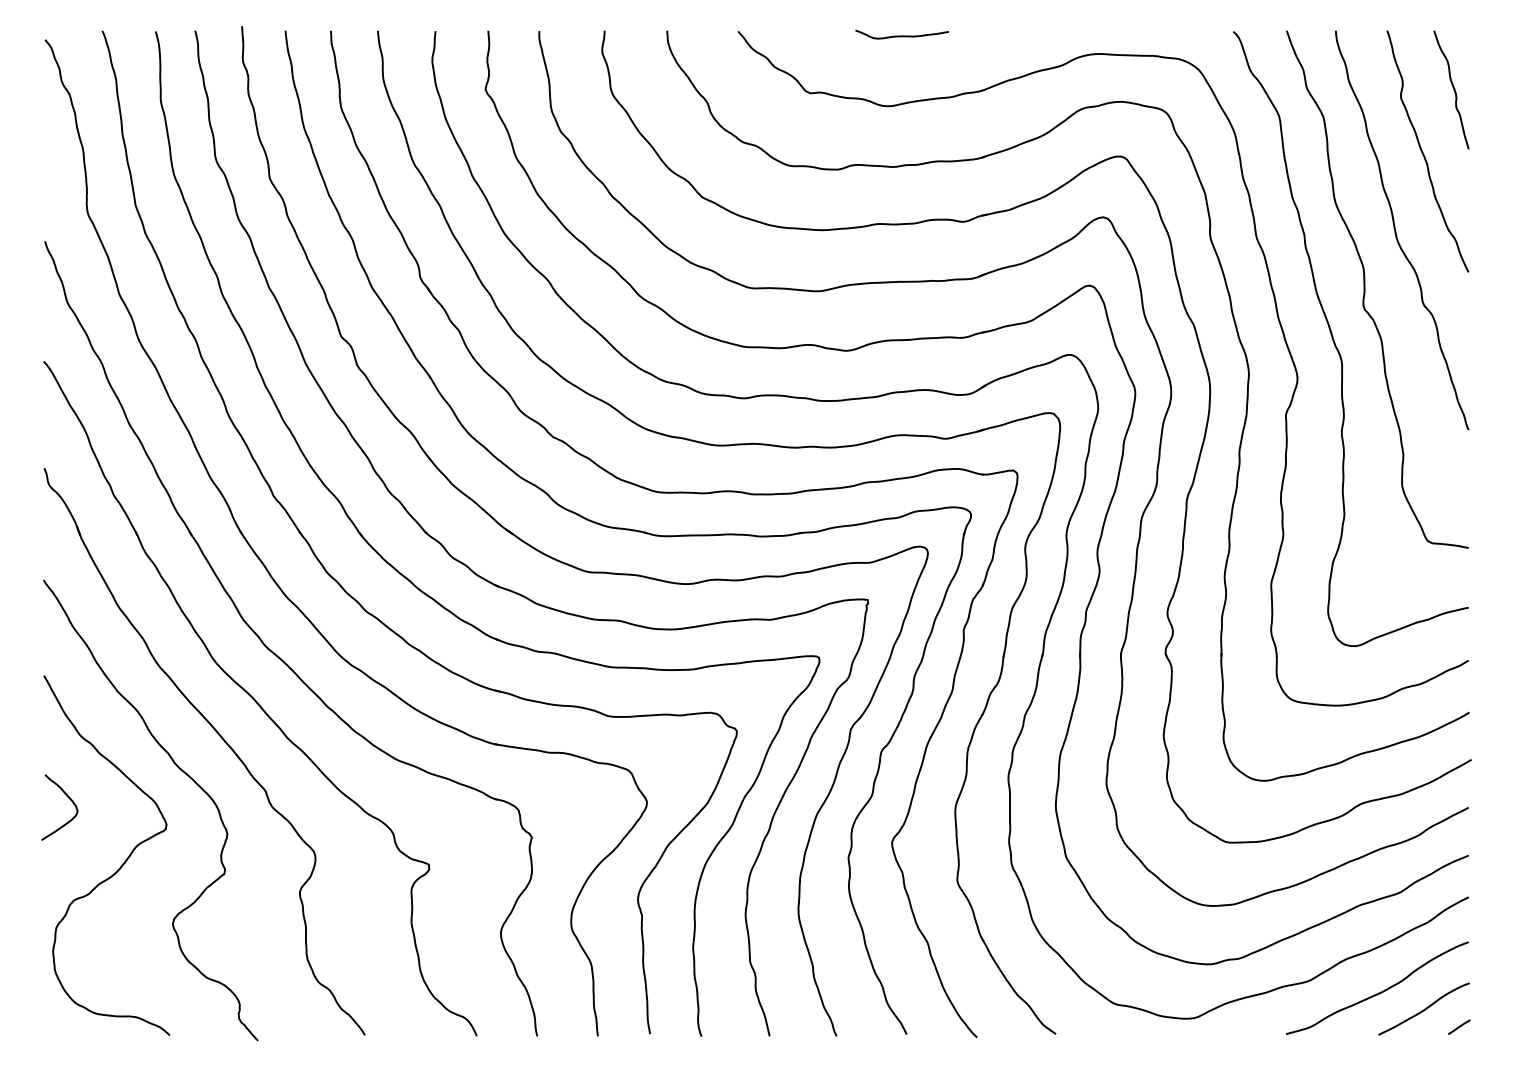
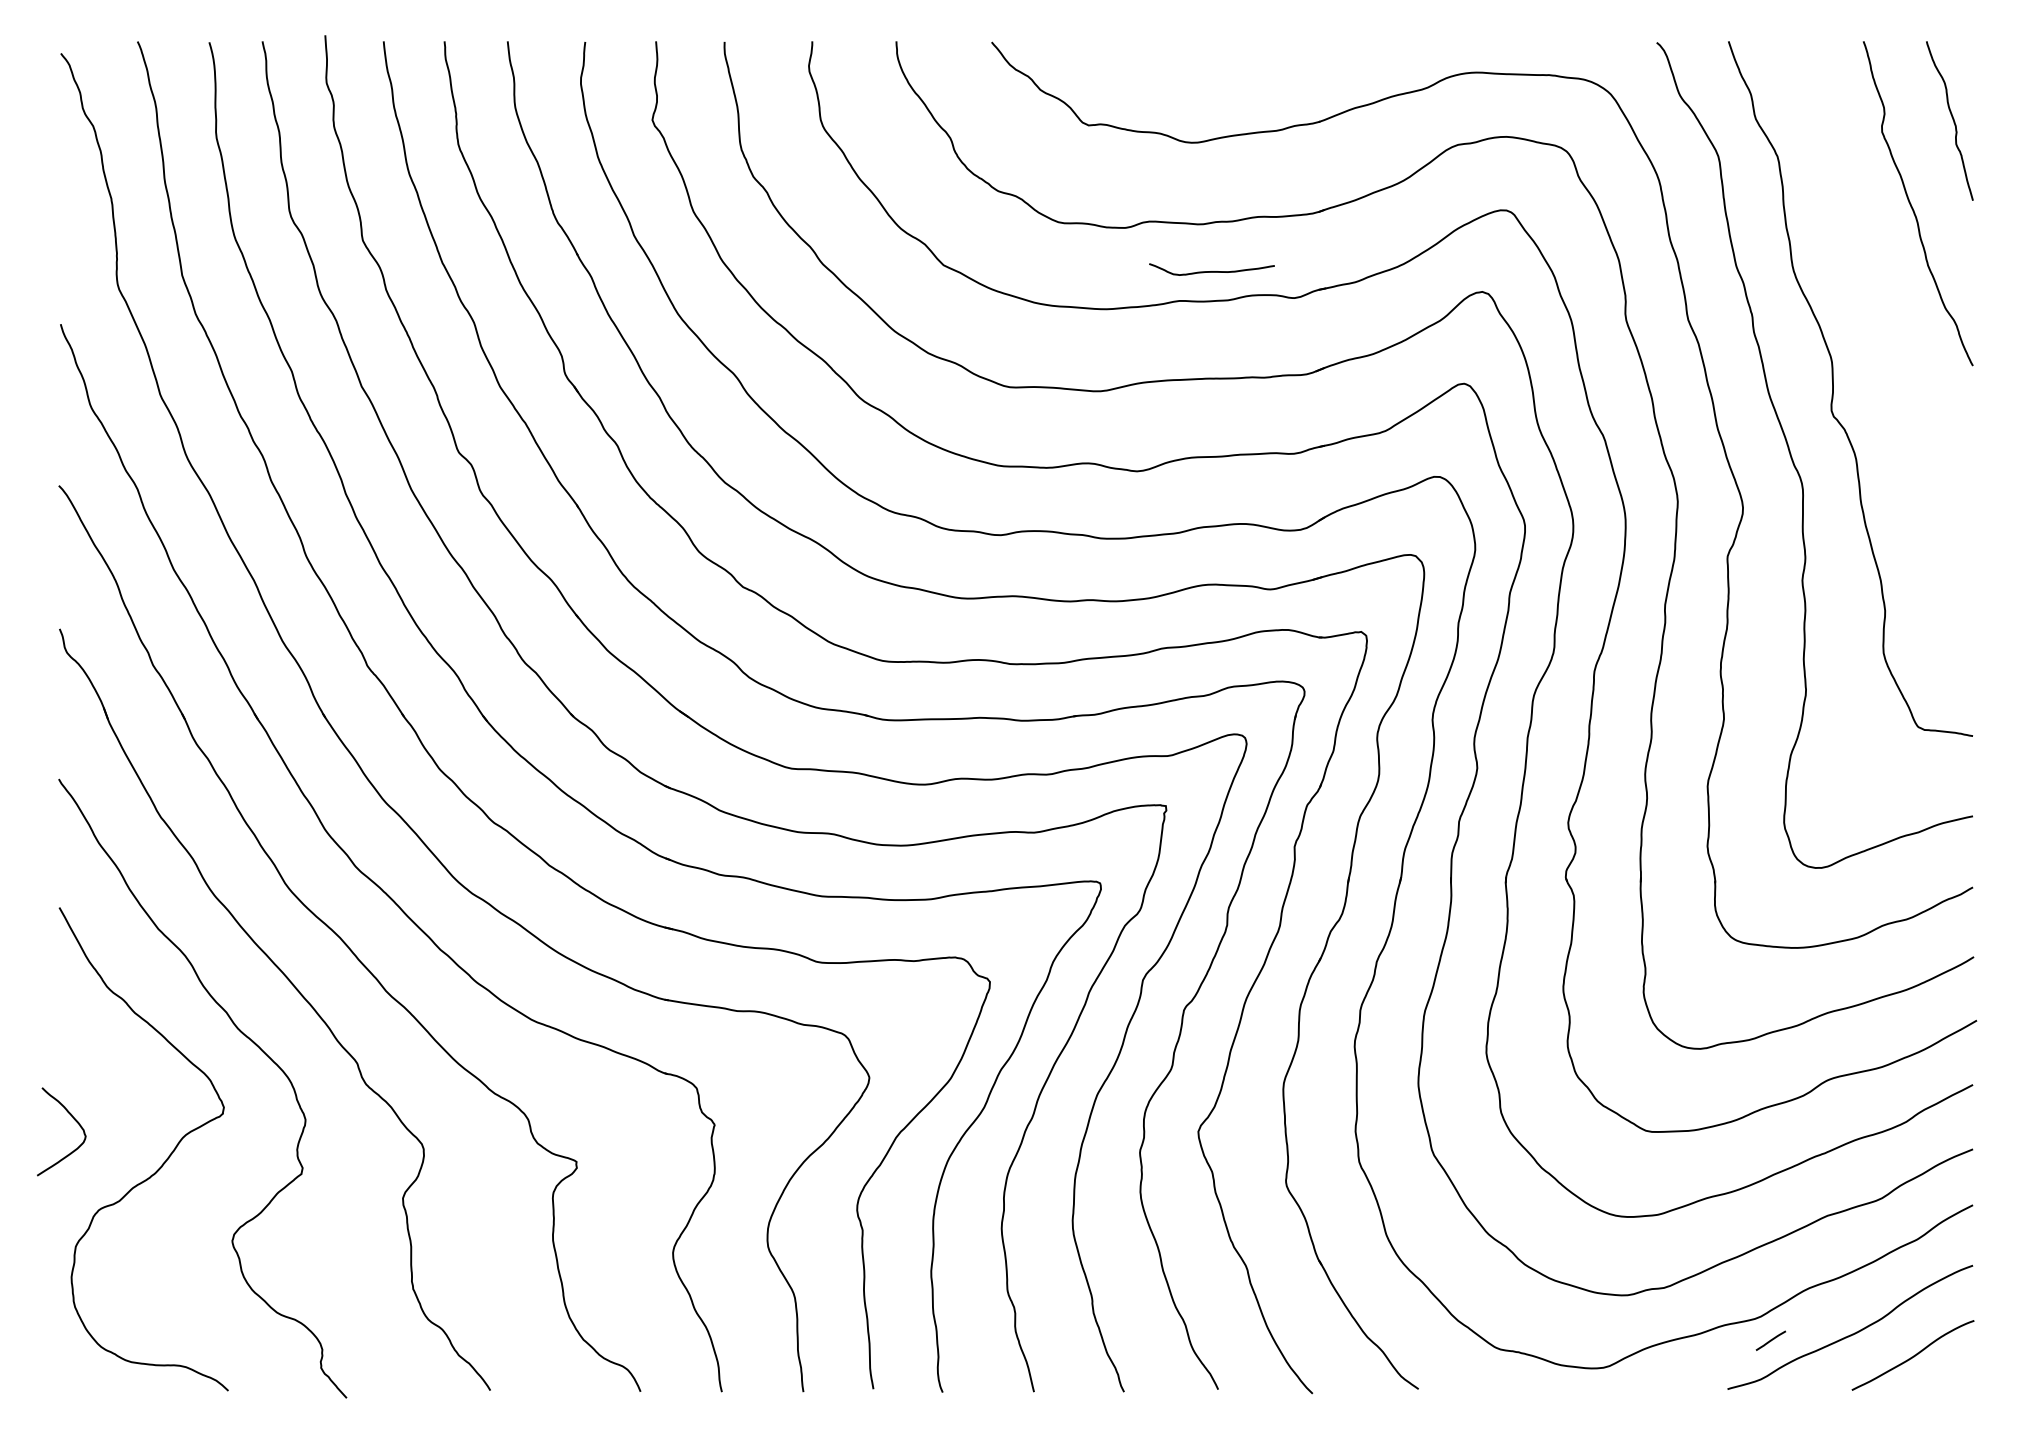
curve: (901, 35) -> (1211, 270), moved
curve: (1396, 230) -> (1875, 309), removed
curve: (68, 798) -> (73, 1119), moved
line: (1459, 1026) -> (1771, 1339), moved

